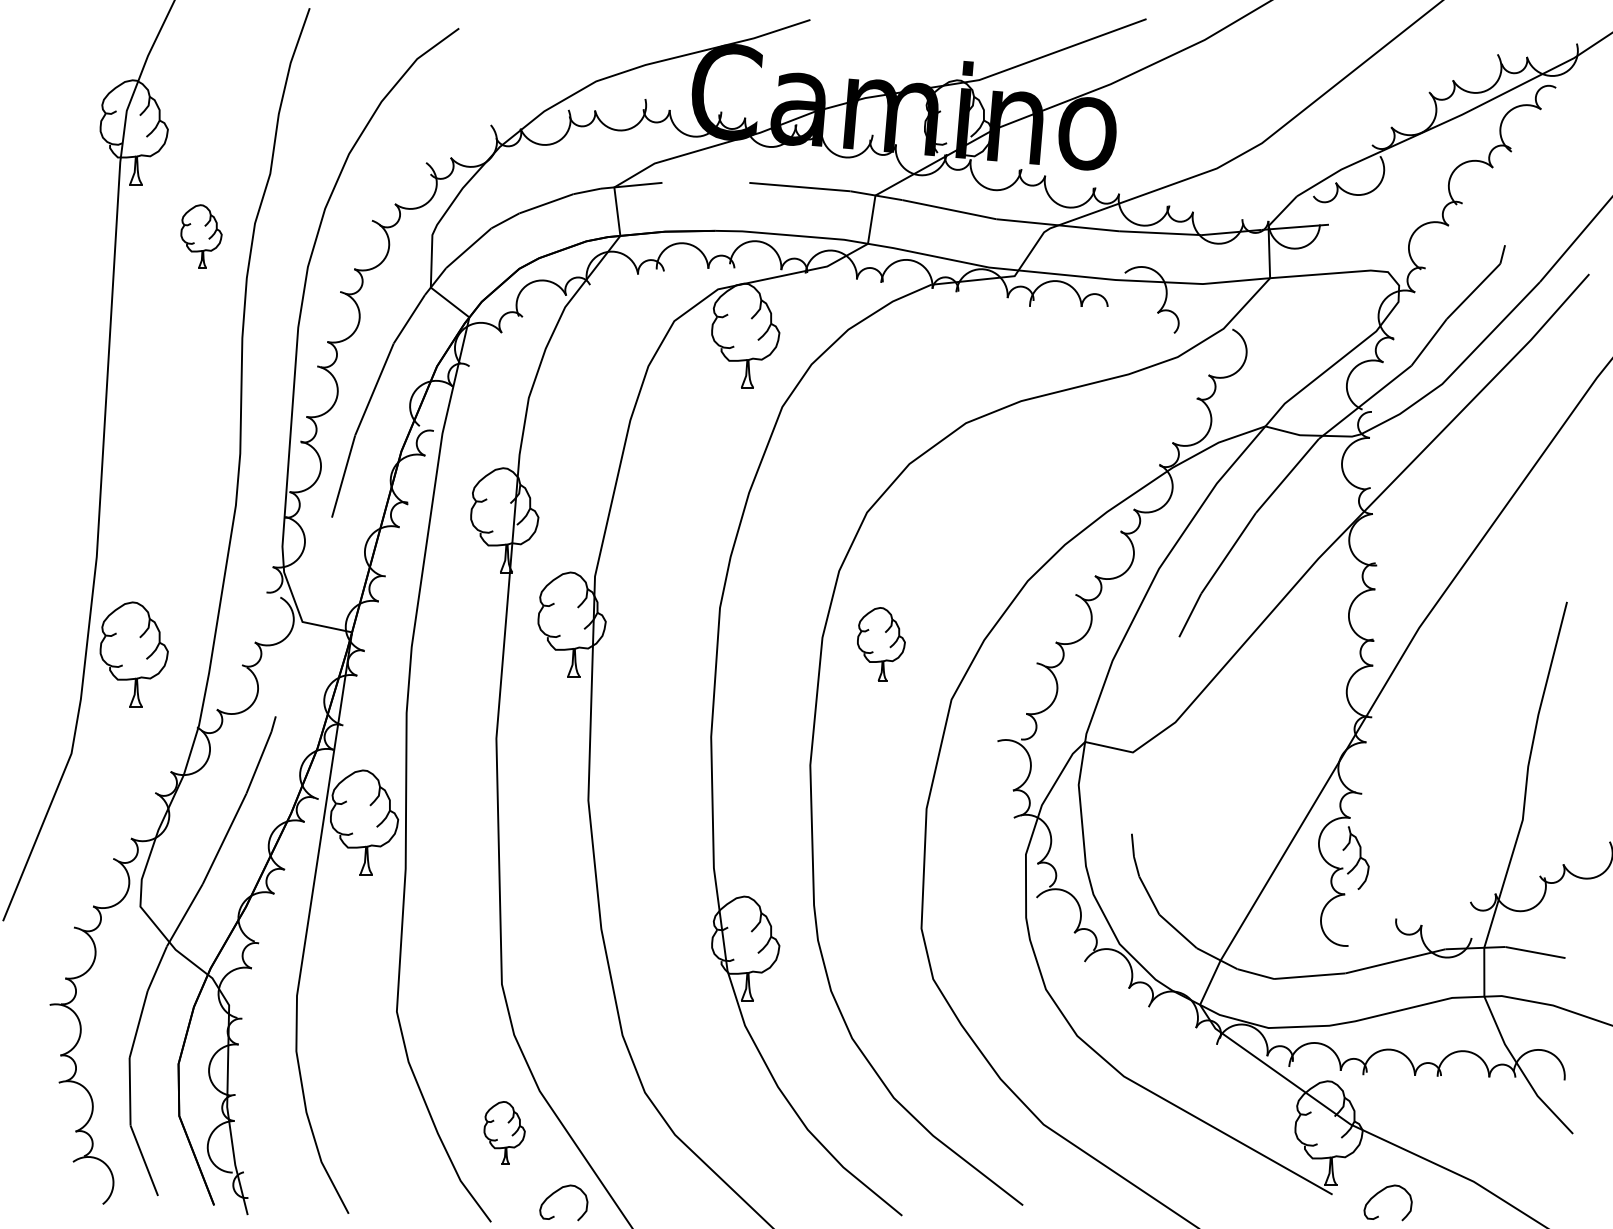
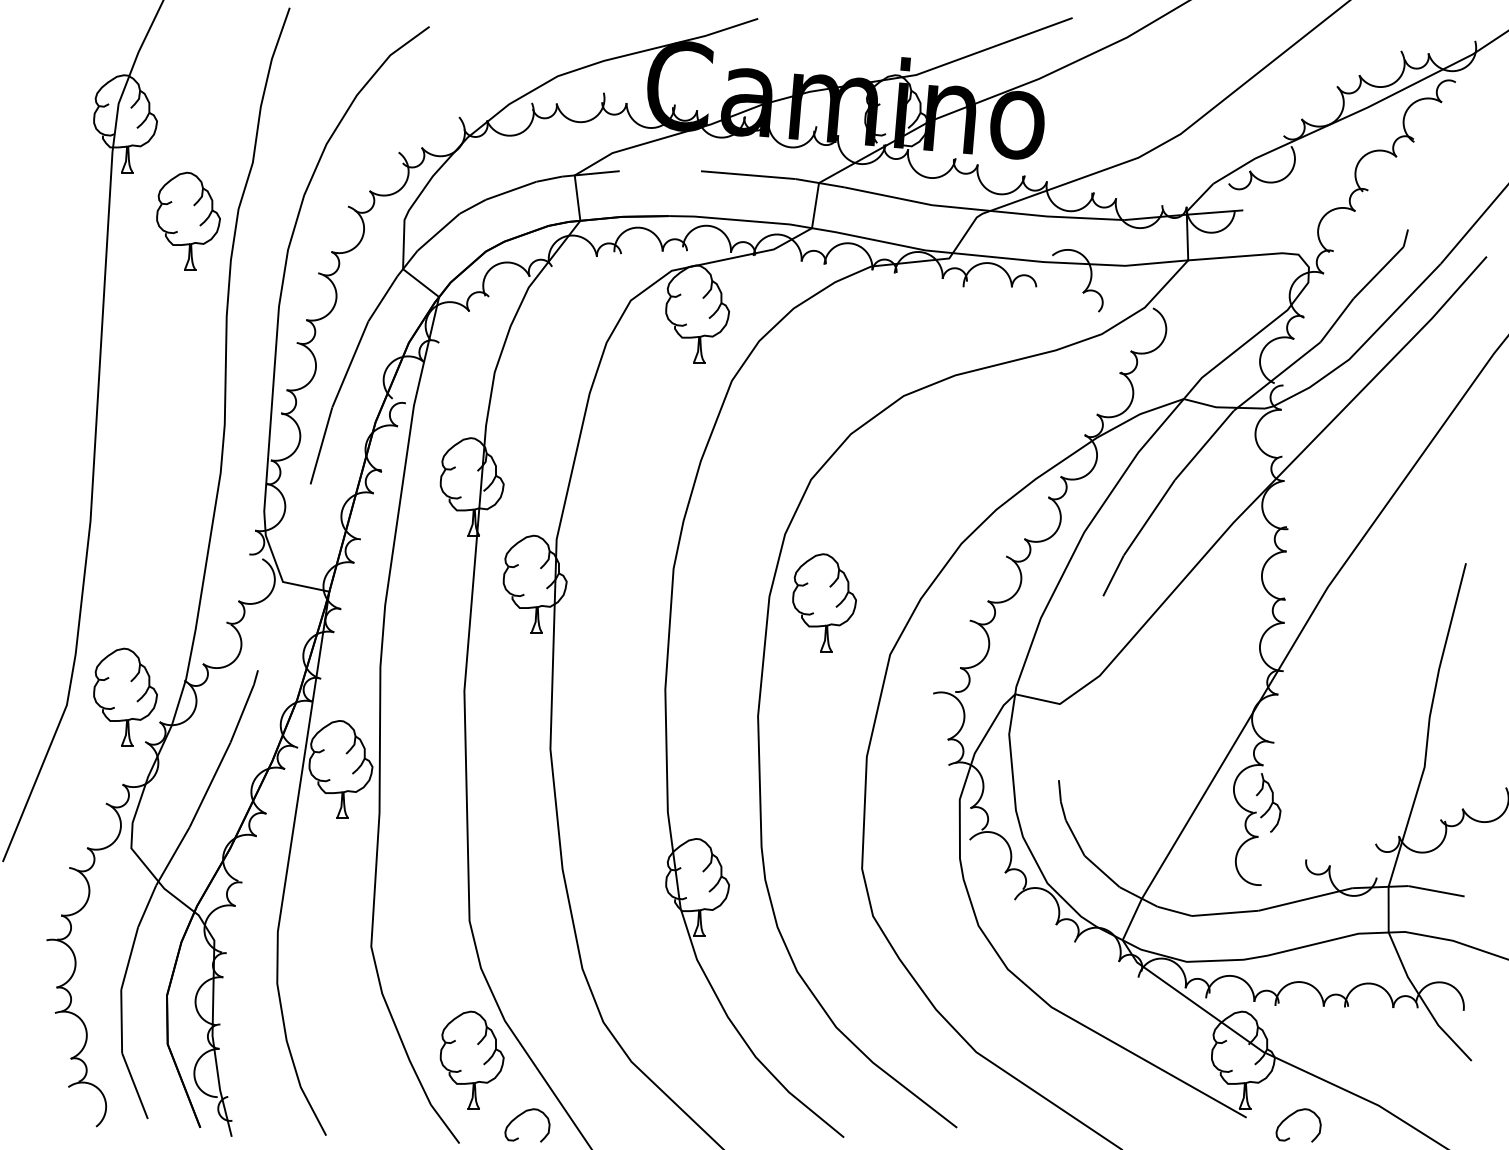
part: (201, 235) -> (188, 220), size x1.67
part: (881, 643) -> (824, 602), size x1.43
part: (134, 653) -> (125, 696), moved
part: (504, 1132) -> (471, 1059), size x1.67

